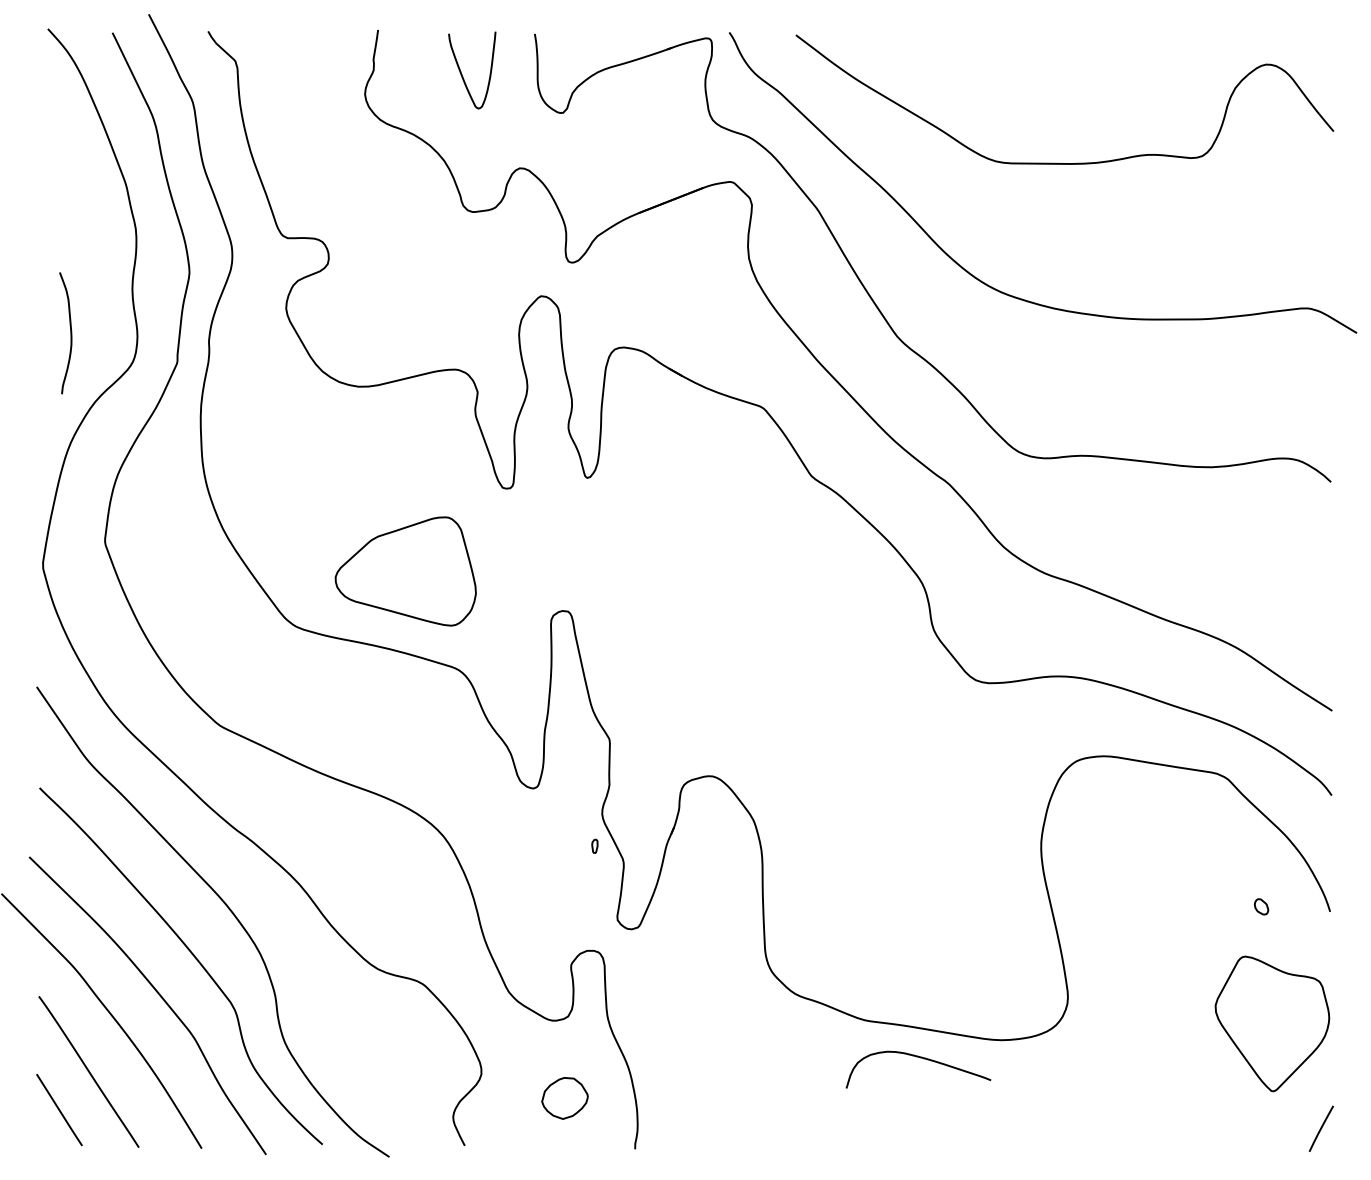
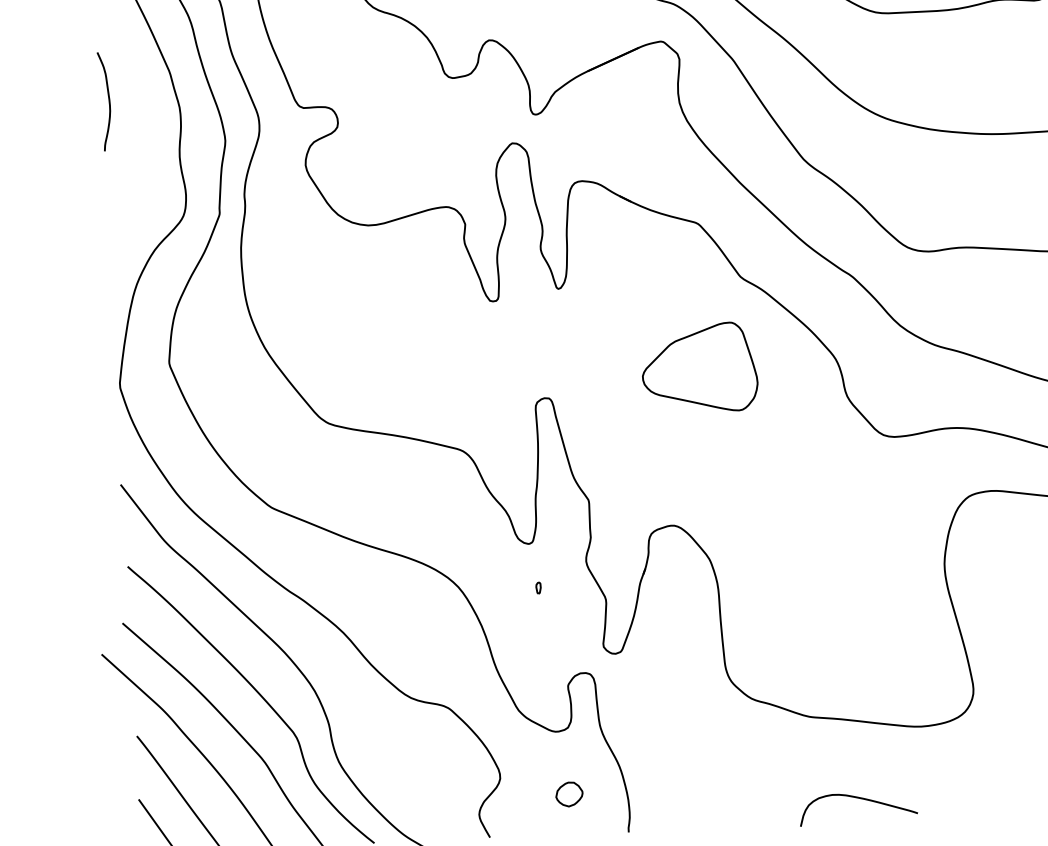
curve: (70, 333) -> (108, 101), moved
part: (405, 571) -> (699, 368), moved
part: (594, 845) -> (538, 587), moved
curve: (920, 1058) -> (859, 798), moved
part: (565, 1098) -> (569, 794), size x0.71

